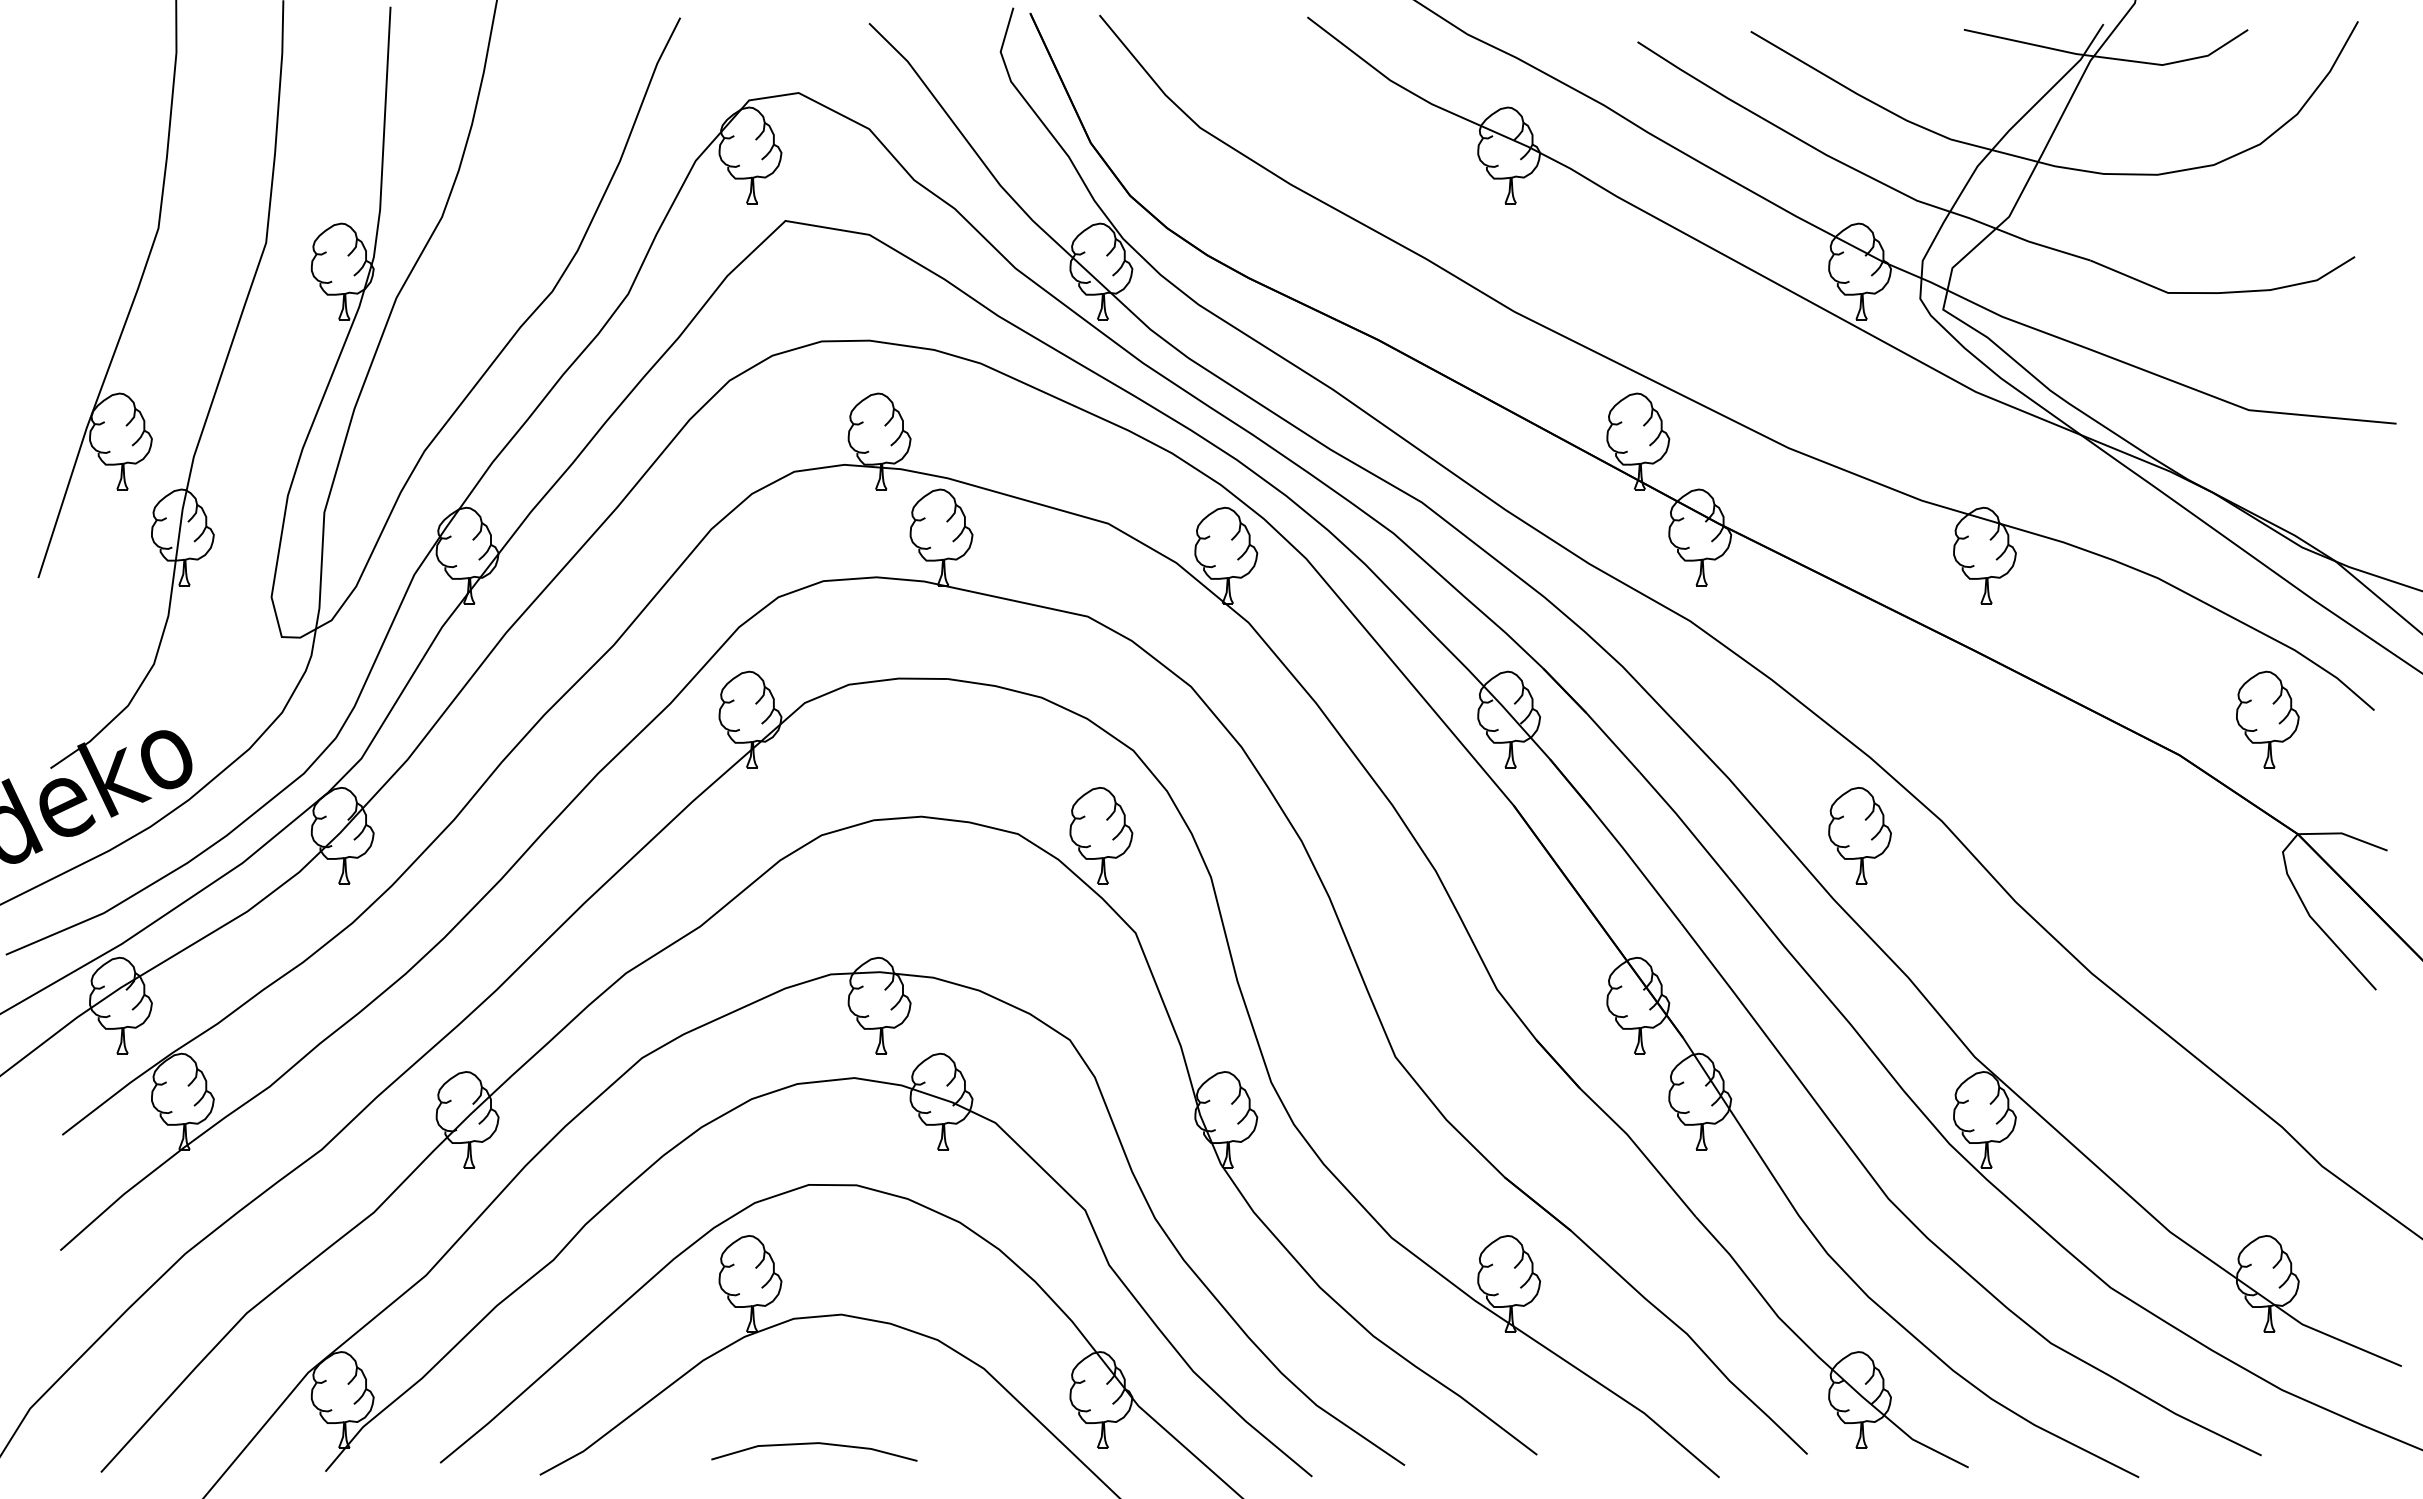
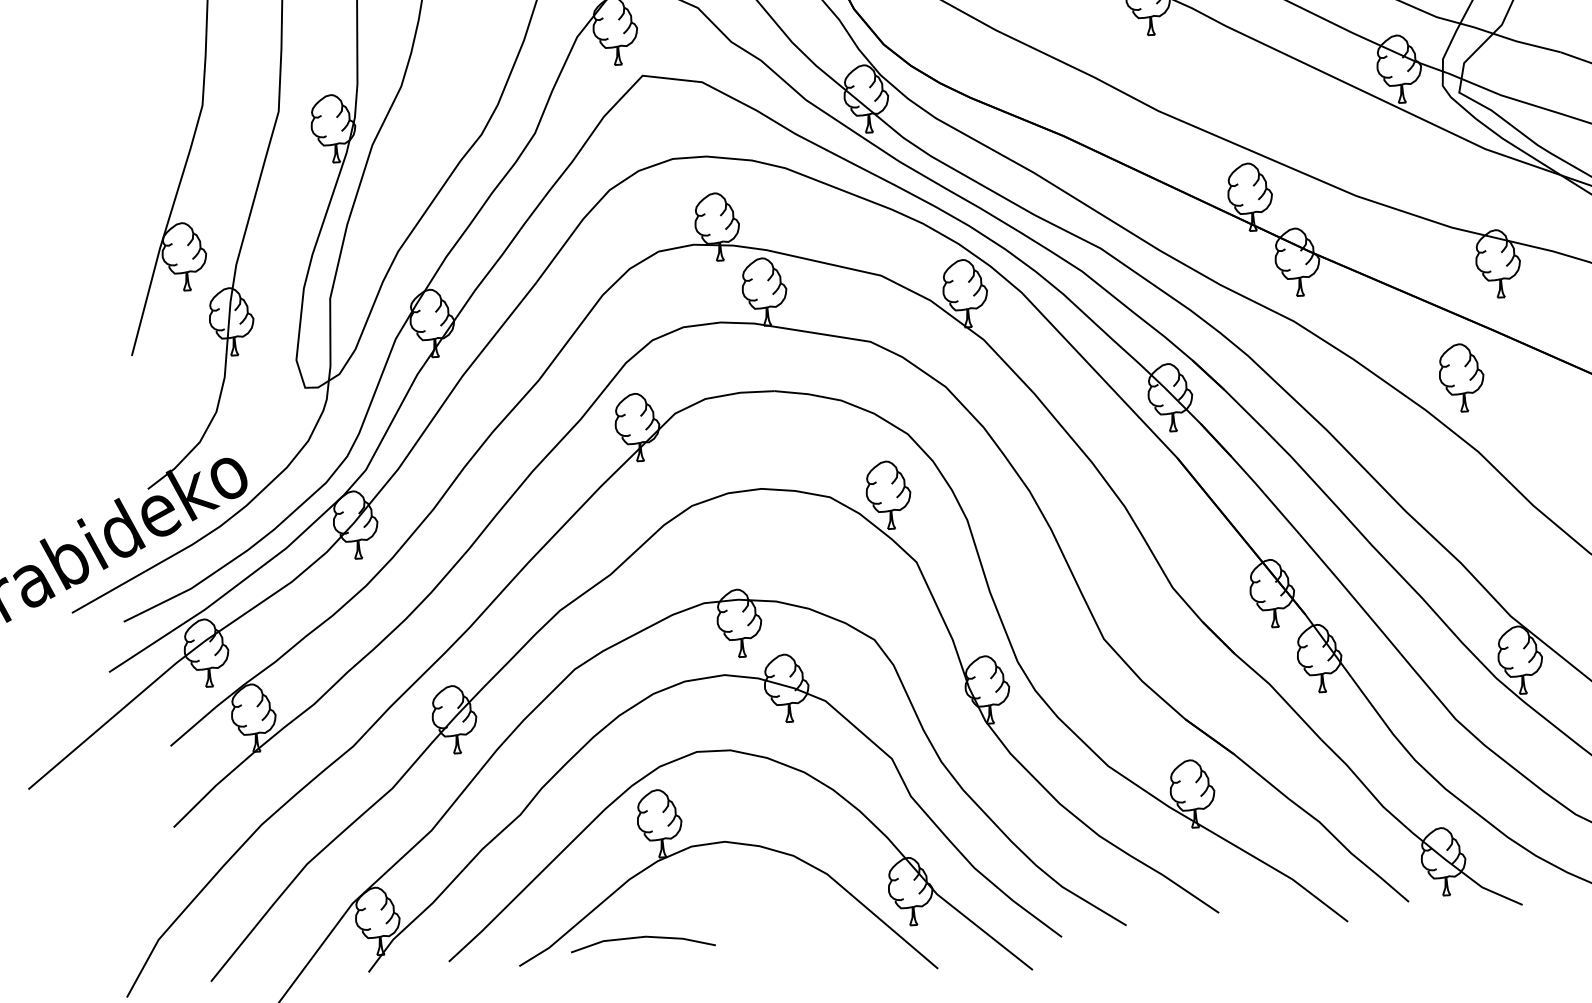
part: (1859, 835) -> (1461, 377), moved
line: (814, 1444) -> (642, 937), moved

